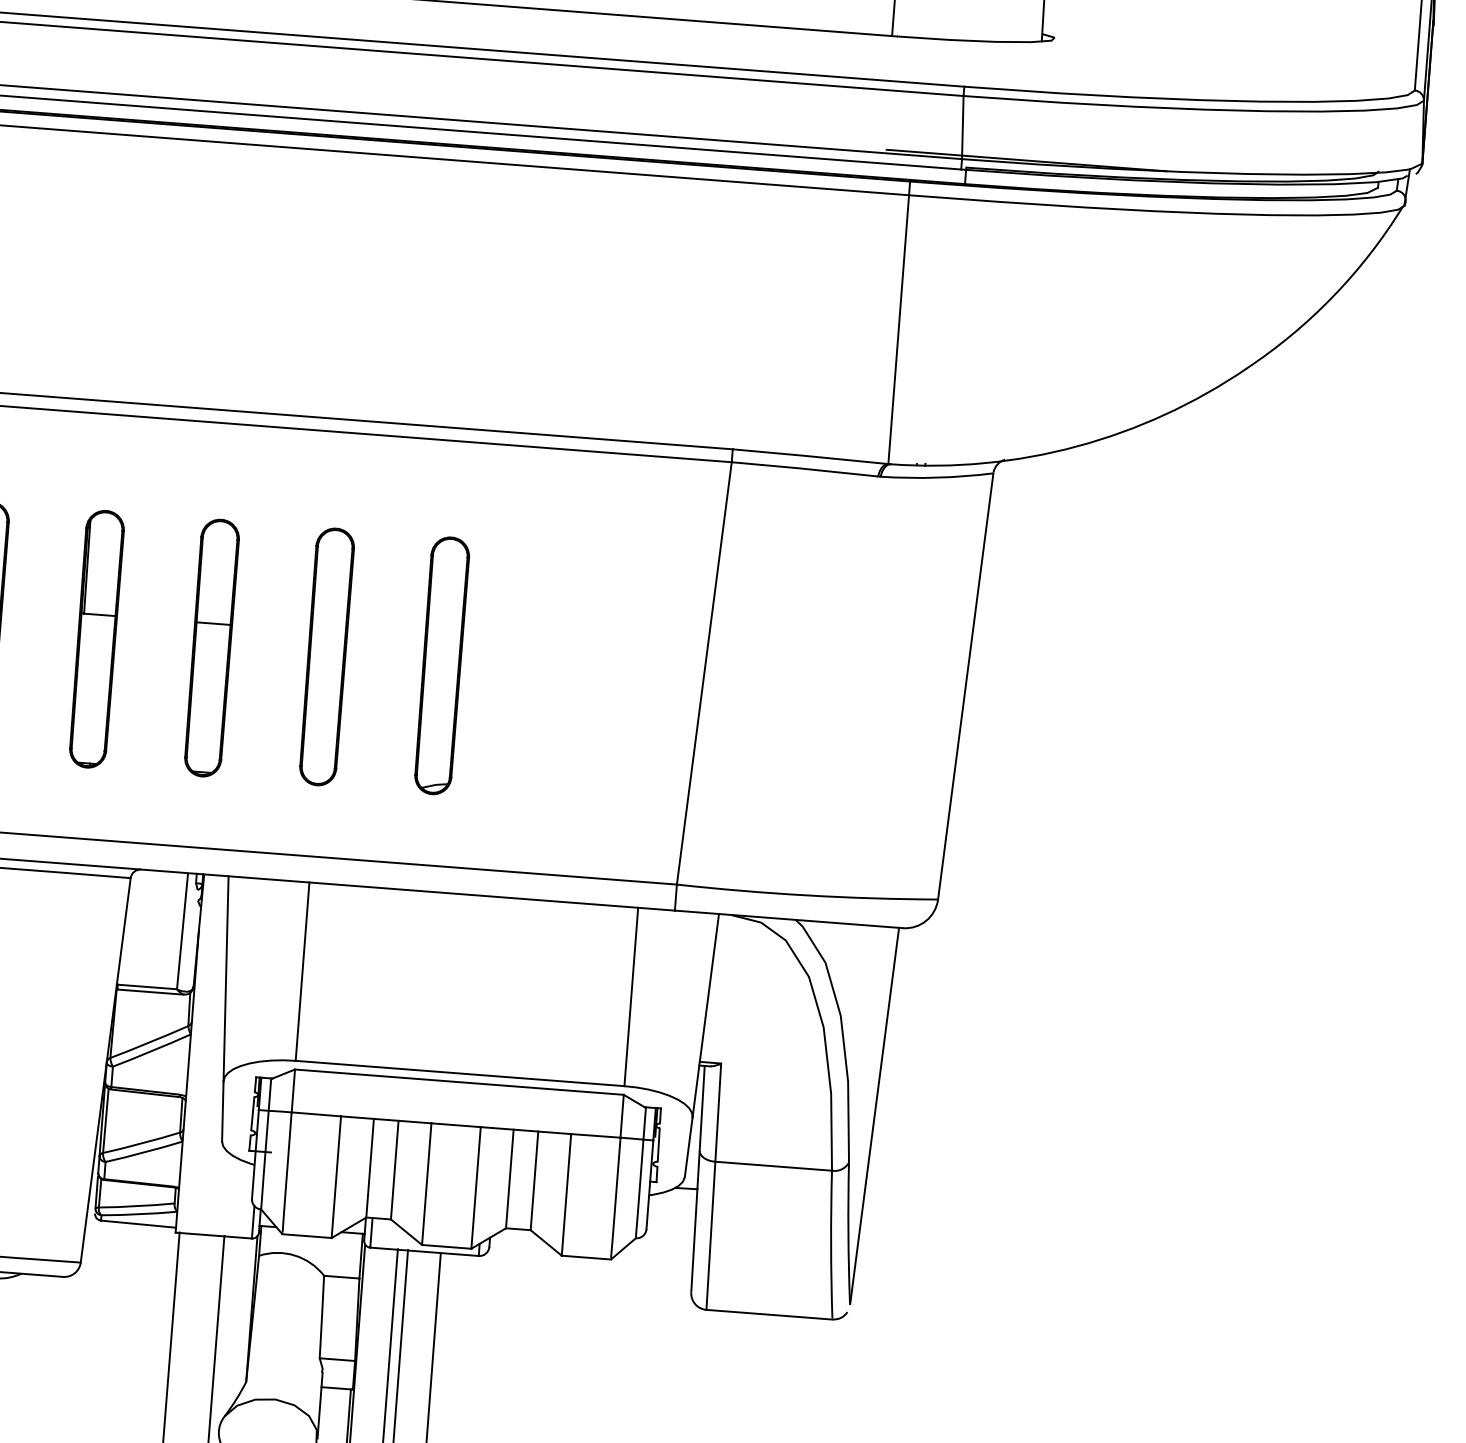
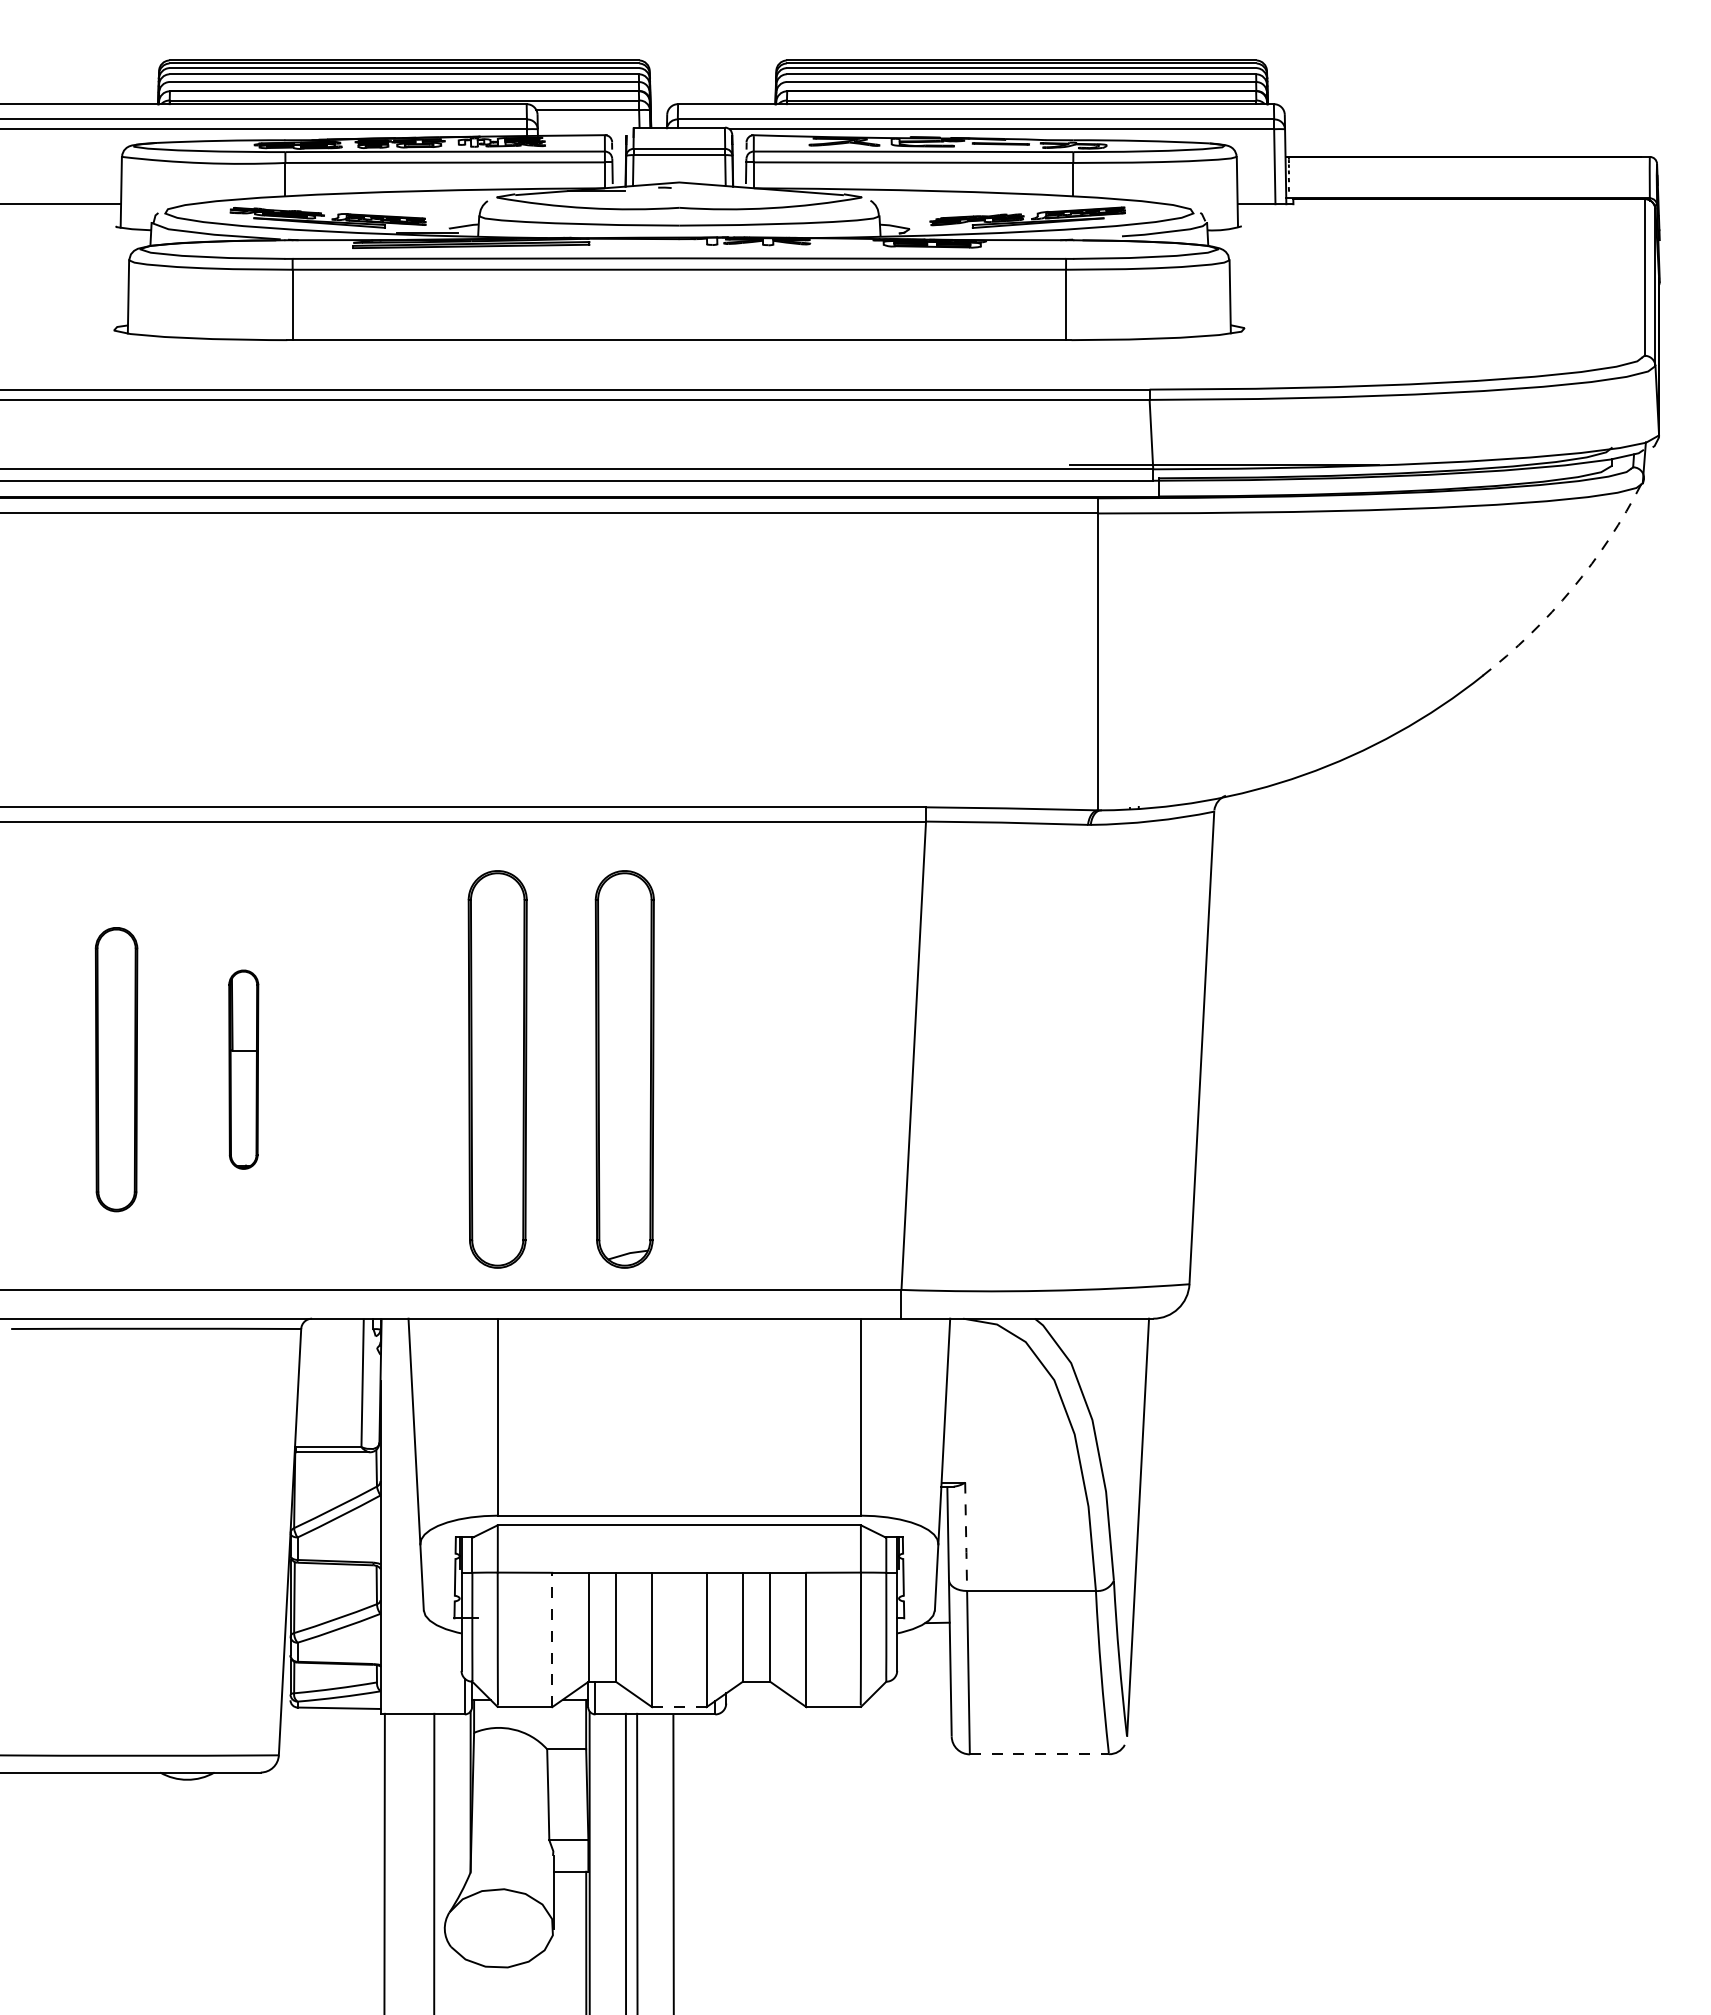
arc: (1333, 296) -> (1572, 588), solid -> dashed
part: (96, 639) -> (243, 1069), size x0.7
part: (211, 648) -> (370, 1069), removed
part: (326, 656) -> (497, 1069), size x1.4
part: (441, 665) -> (624, 1069), size x1.4
line: (718, 1112) -> (966, 1536), solid -> dashed
line: (336, 1176) -> (552, 1639), solid -> dashed
line: (446, 1247) -> (679, 1707), solid -> dashed
line: (769, 1314) -> (1039, 1754), solid -> dashed

